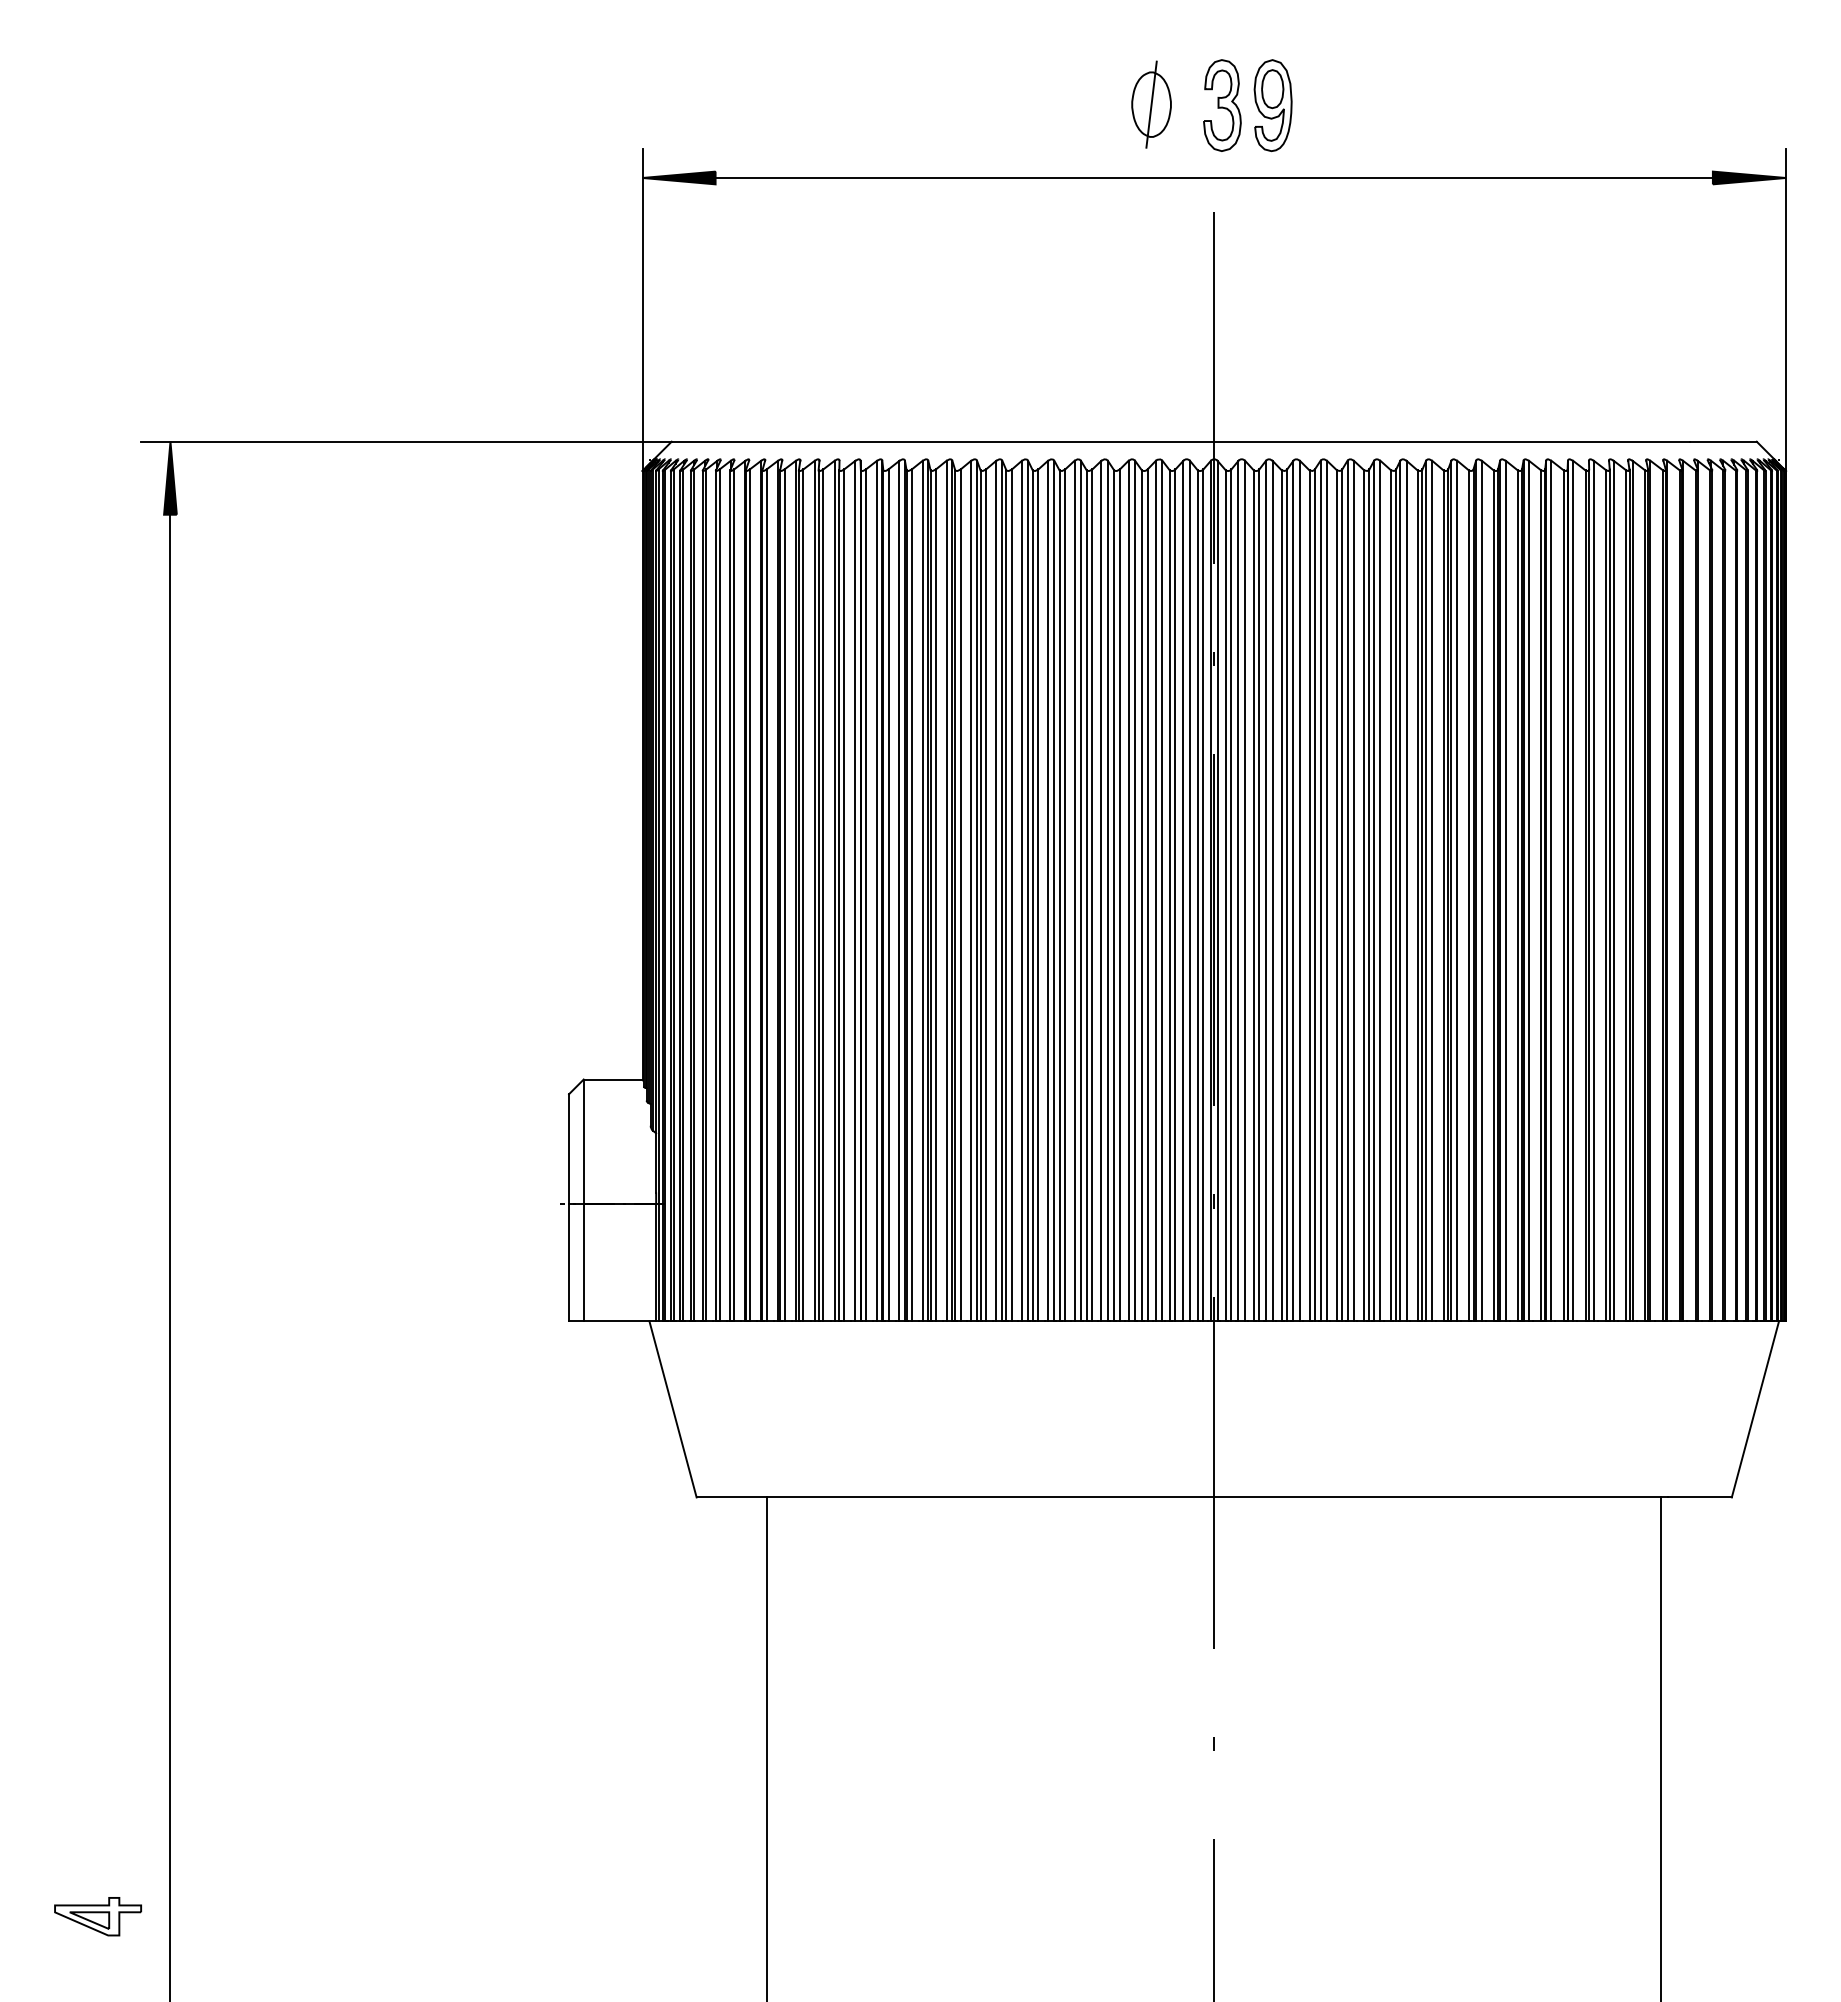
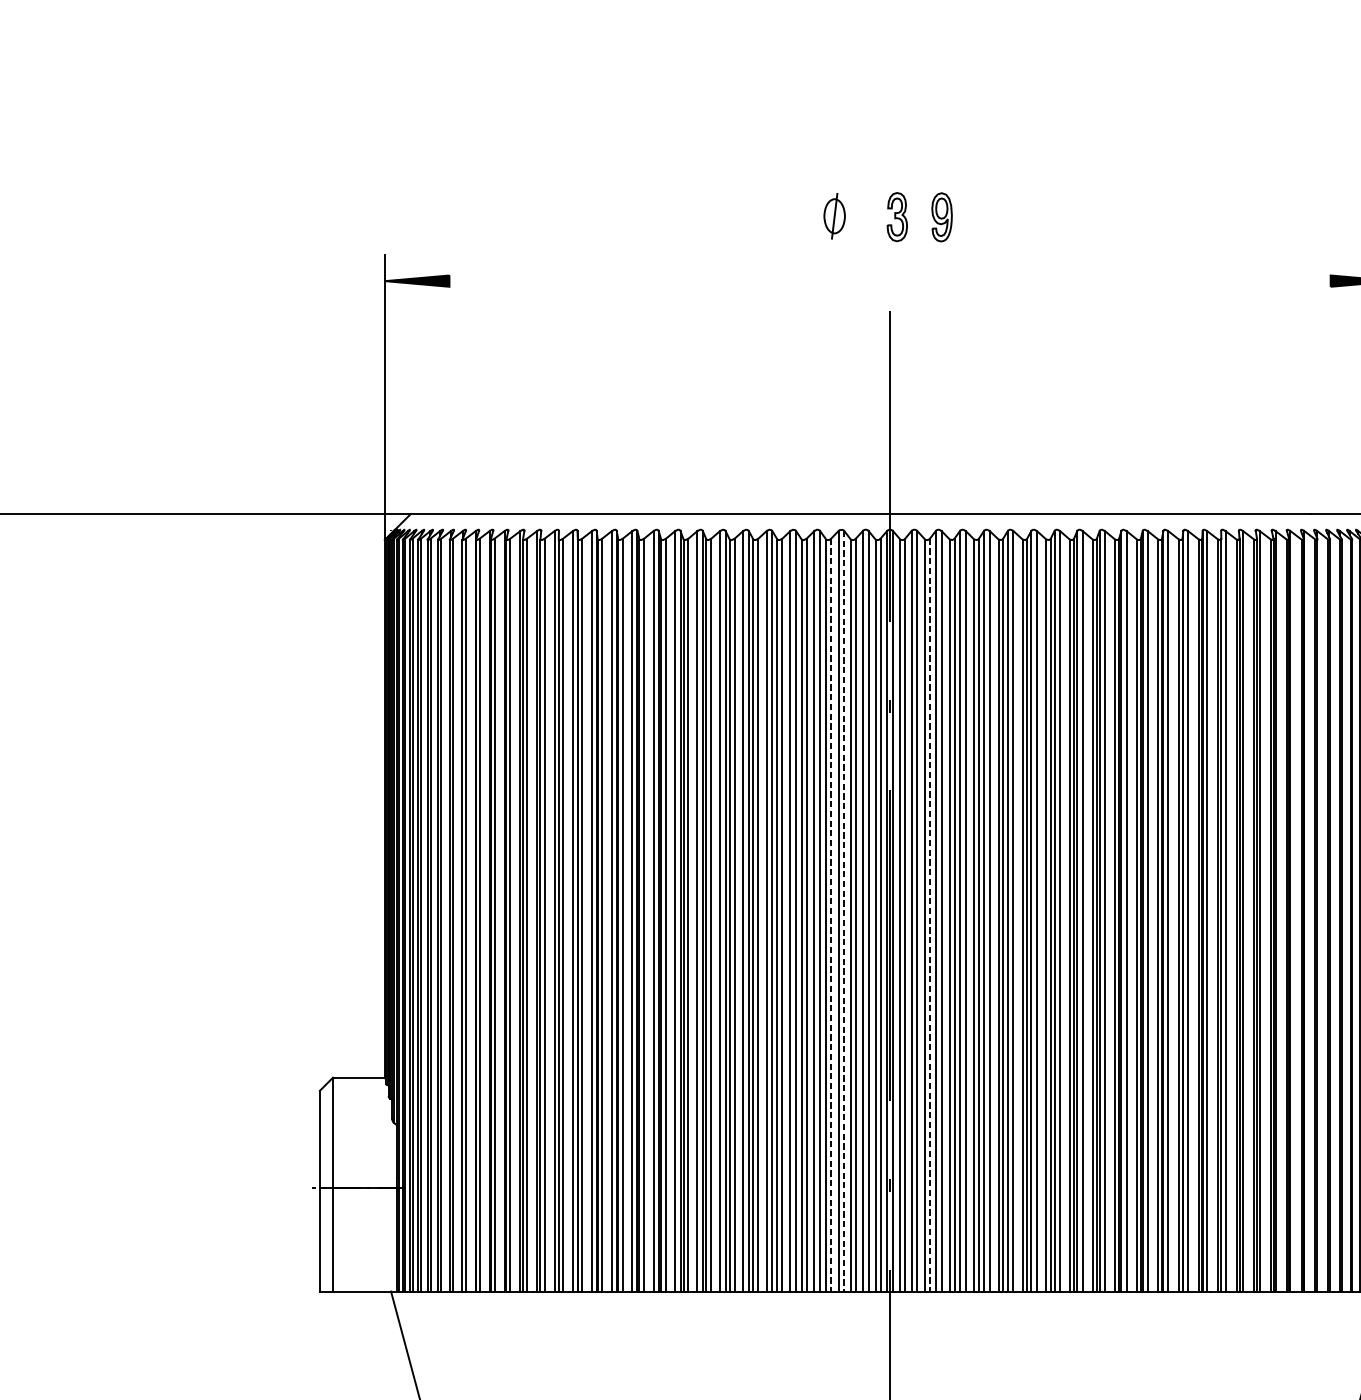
part: (1151, 104) -> (834, 216), size x0.6
part: (1222, 105) -> (897, 217), size x0.6
part: (1272, 105) -> (941, 217), size x0.6
line: (1213, 177) -> (889, 280), removed
line: (1162, 891) -> (844, 911), solid -> dashed
line: (1147, 895) -> (831, 915), solid -> dashed
line: (1259, 895) -> (930, 915), solid -> dashed

